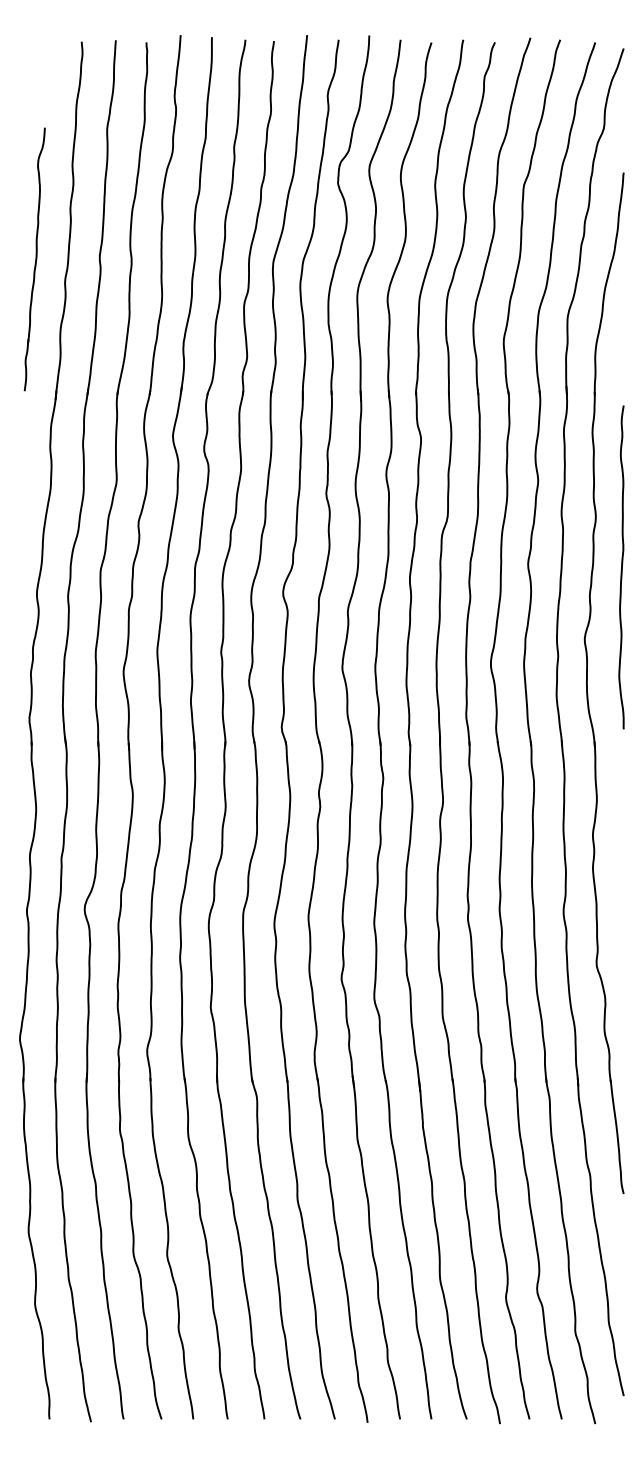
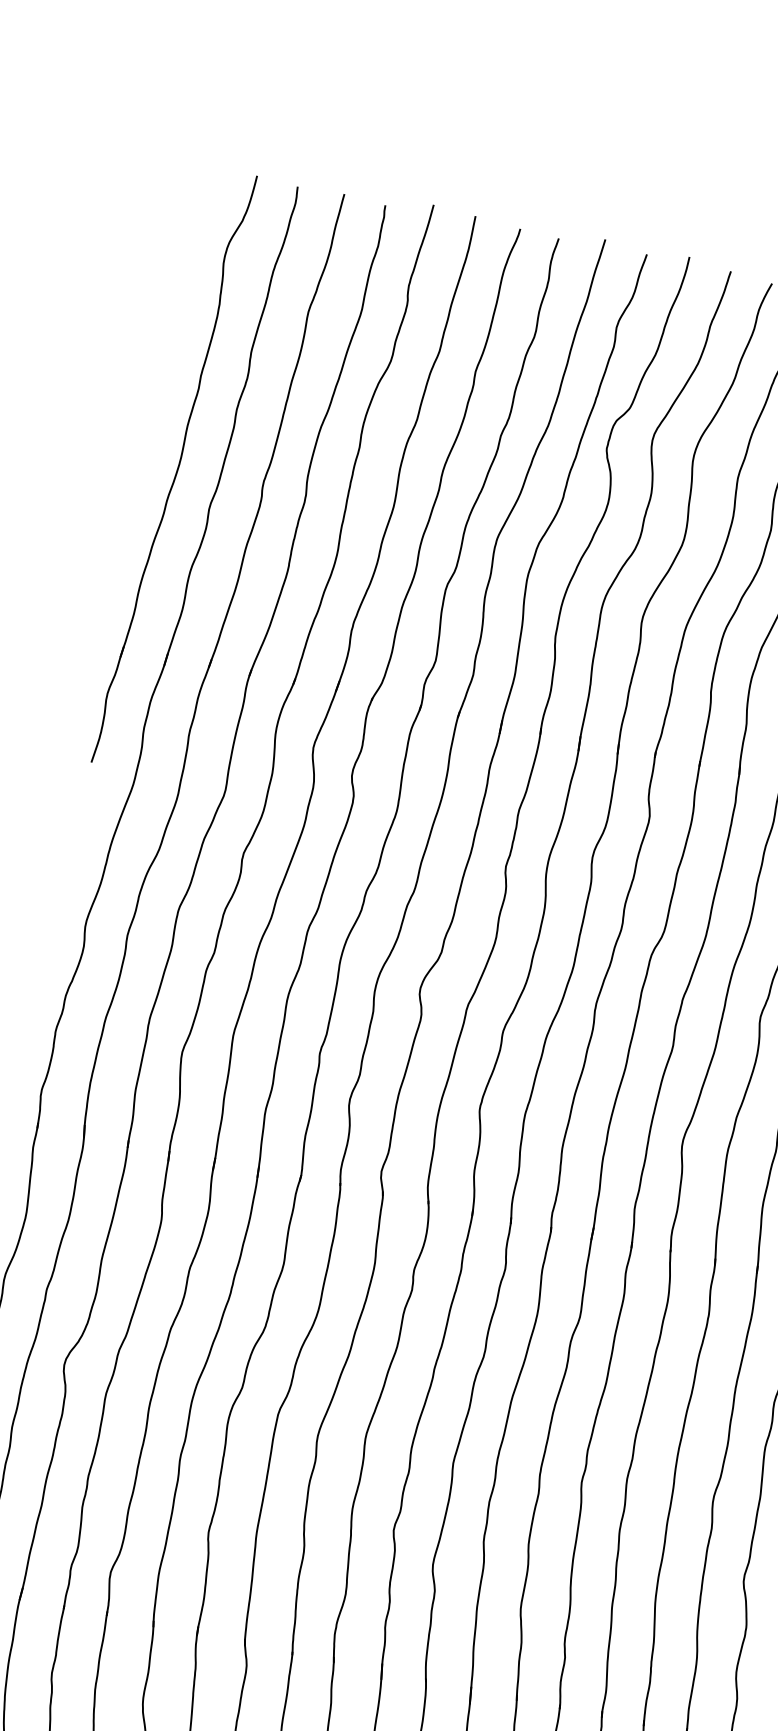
part: (34, 259) -> (174, 469), size x1.67

